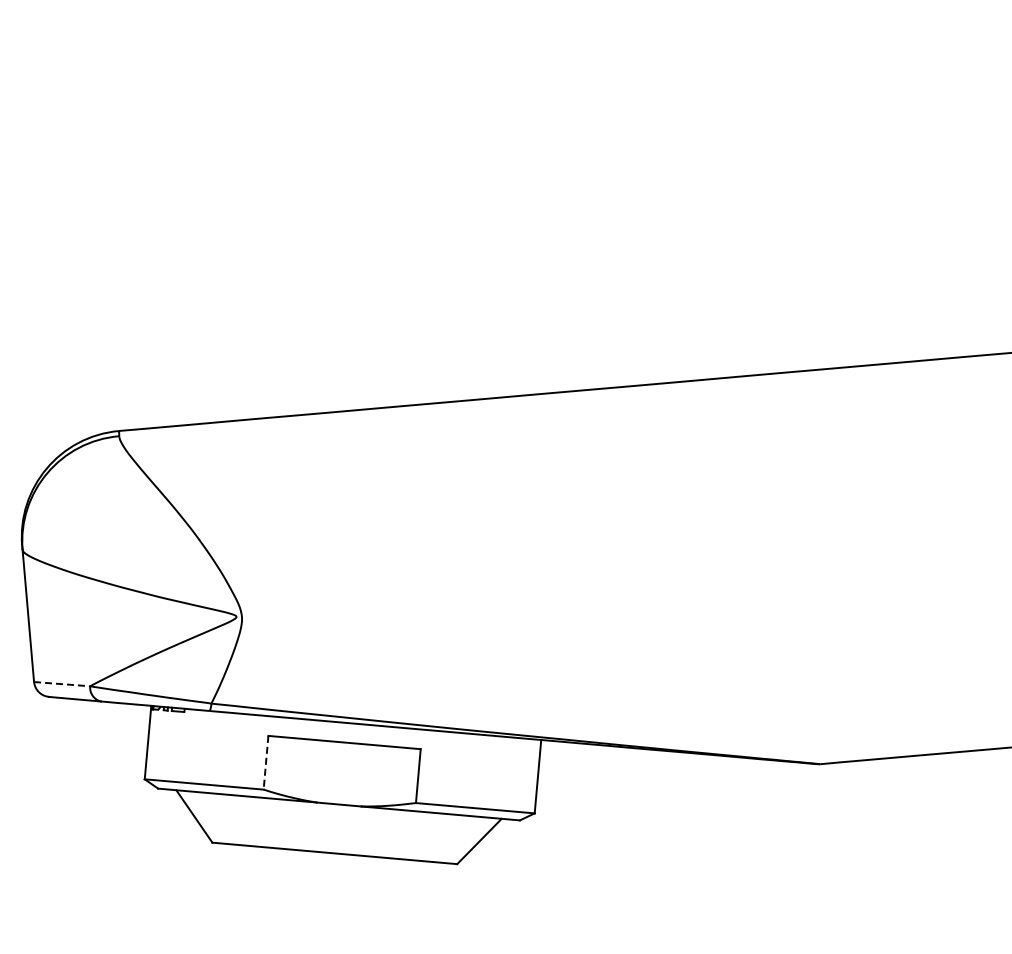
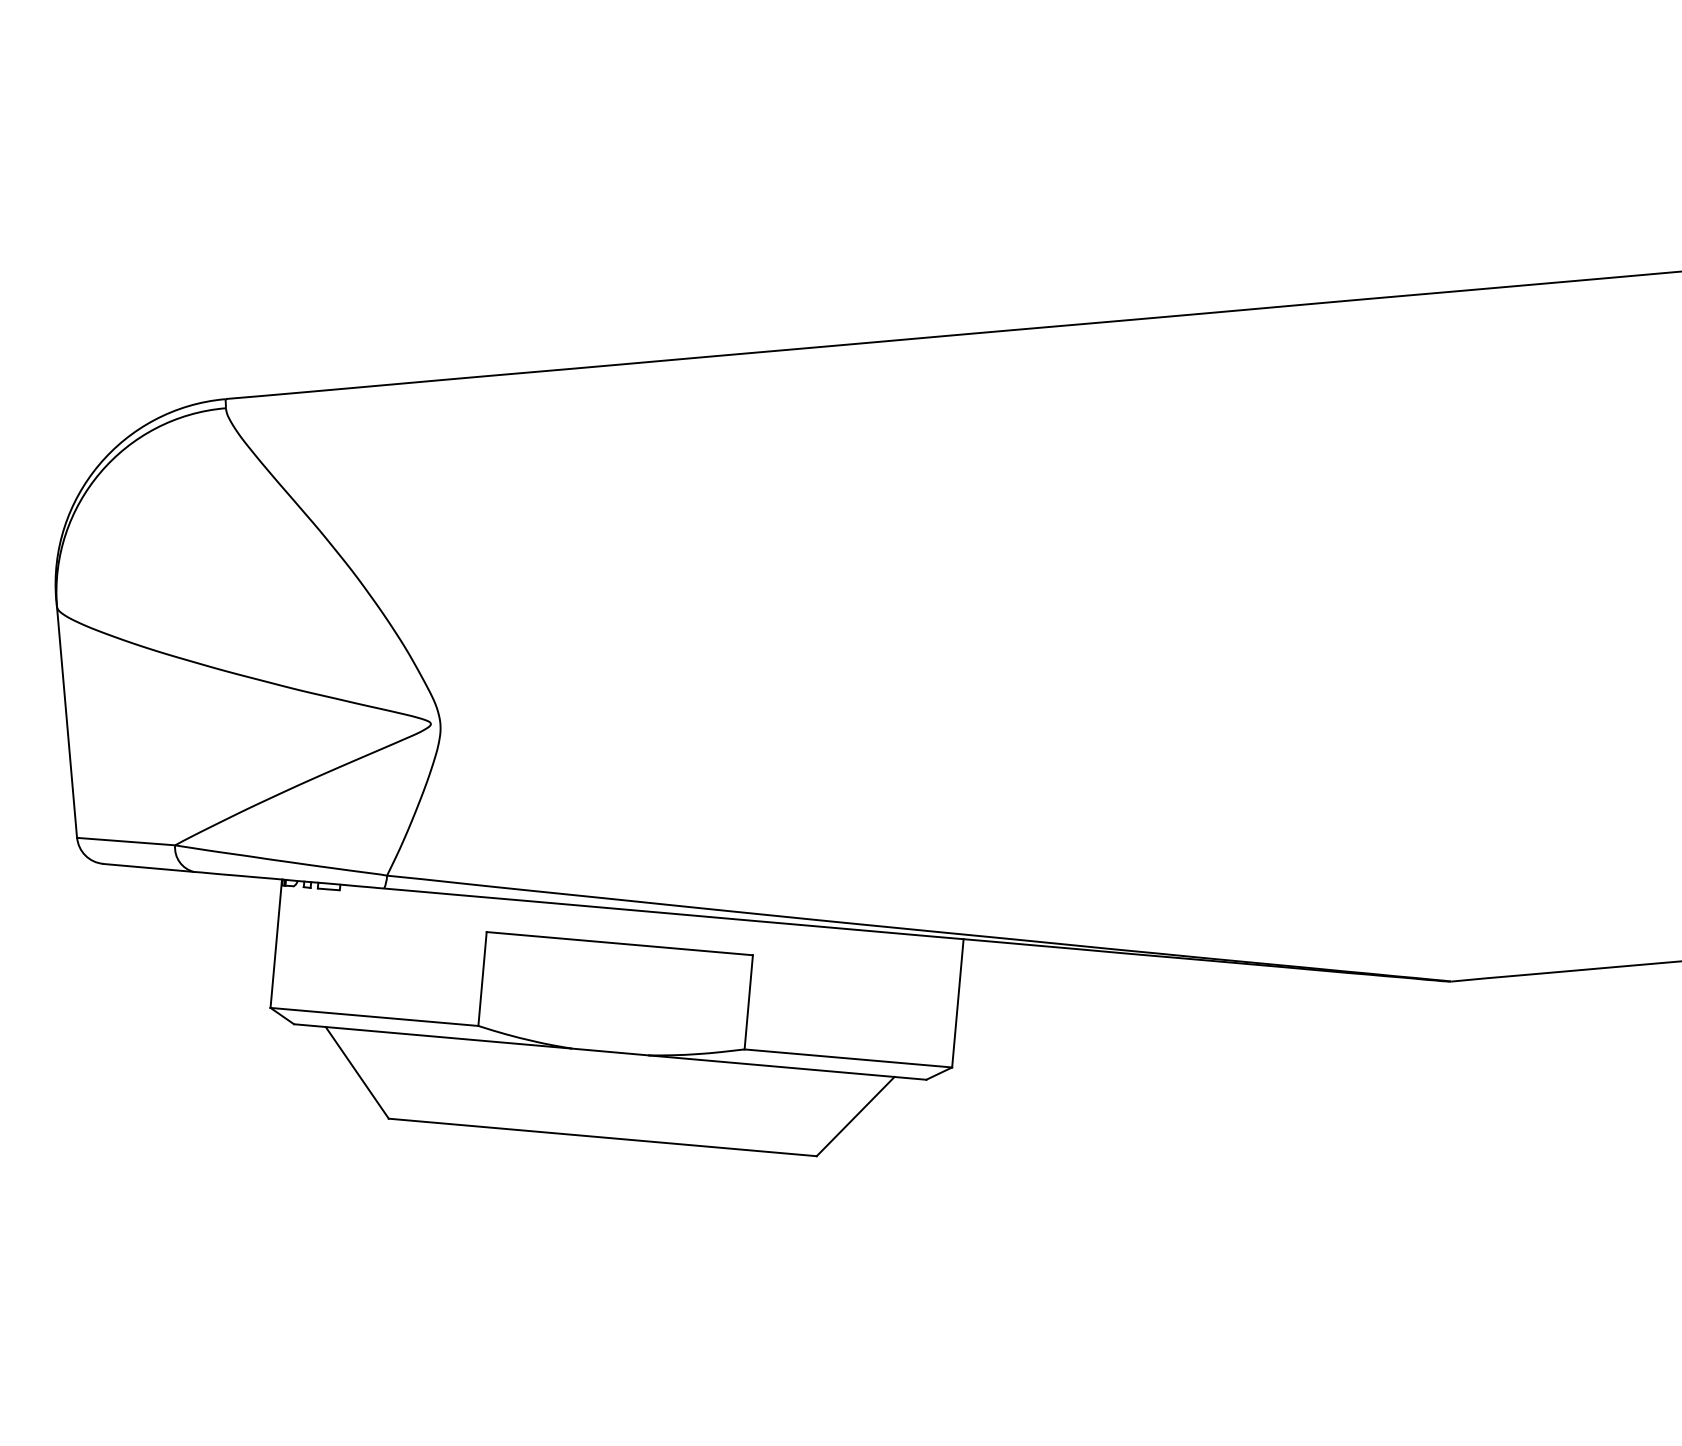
line: (62, 684) -> (126, 842), dashed -> solid
line: (266, 762) -> (483, 978), dashed -> solid

